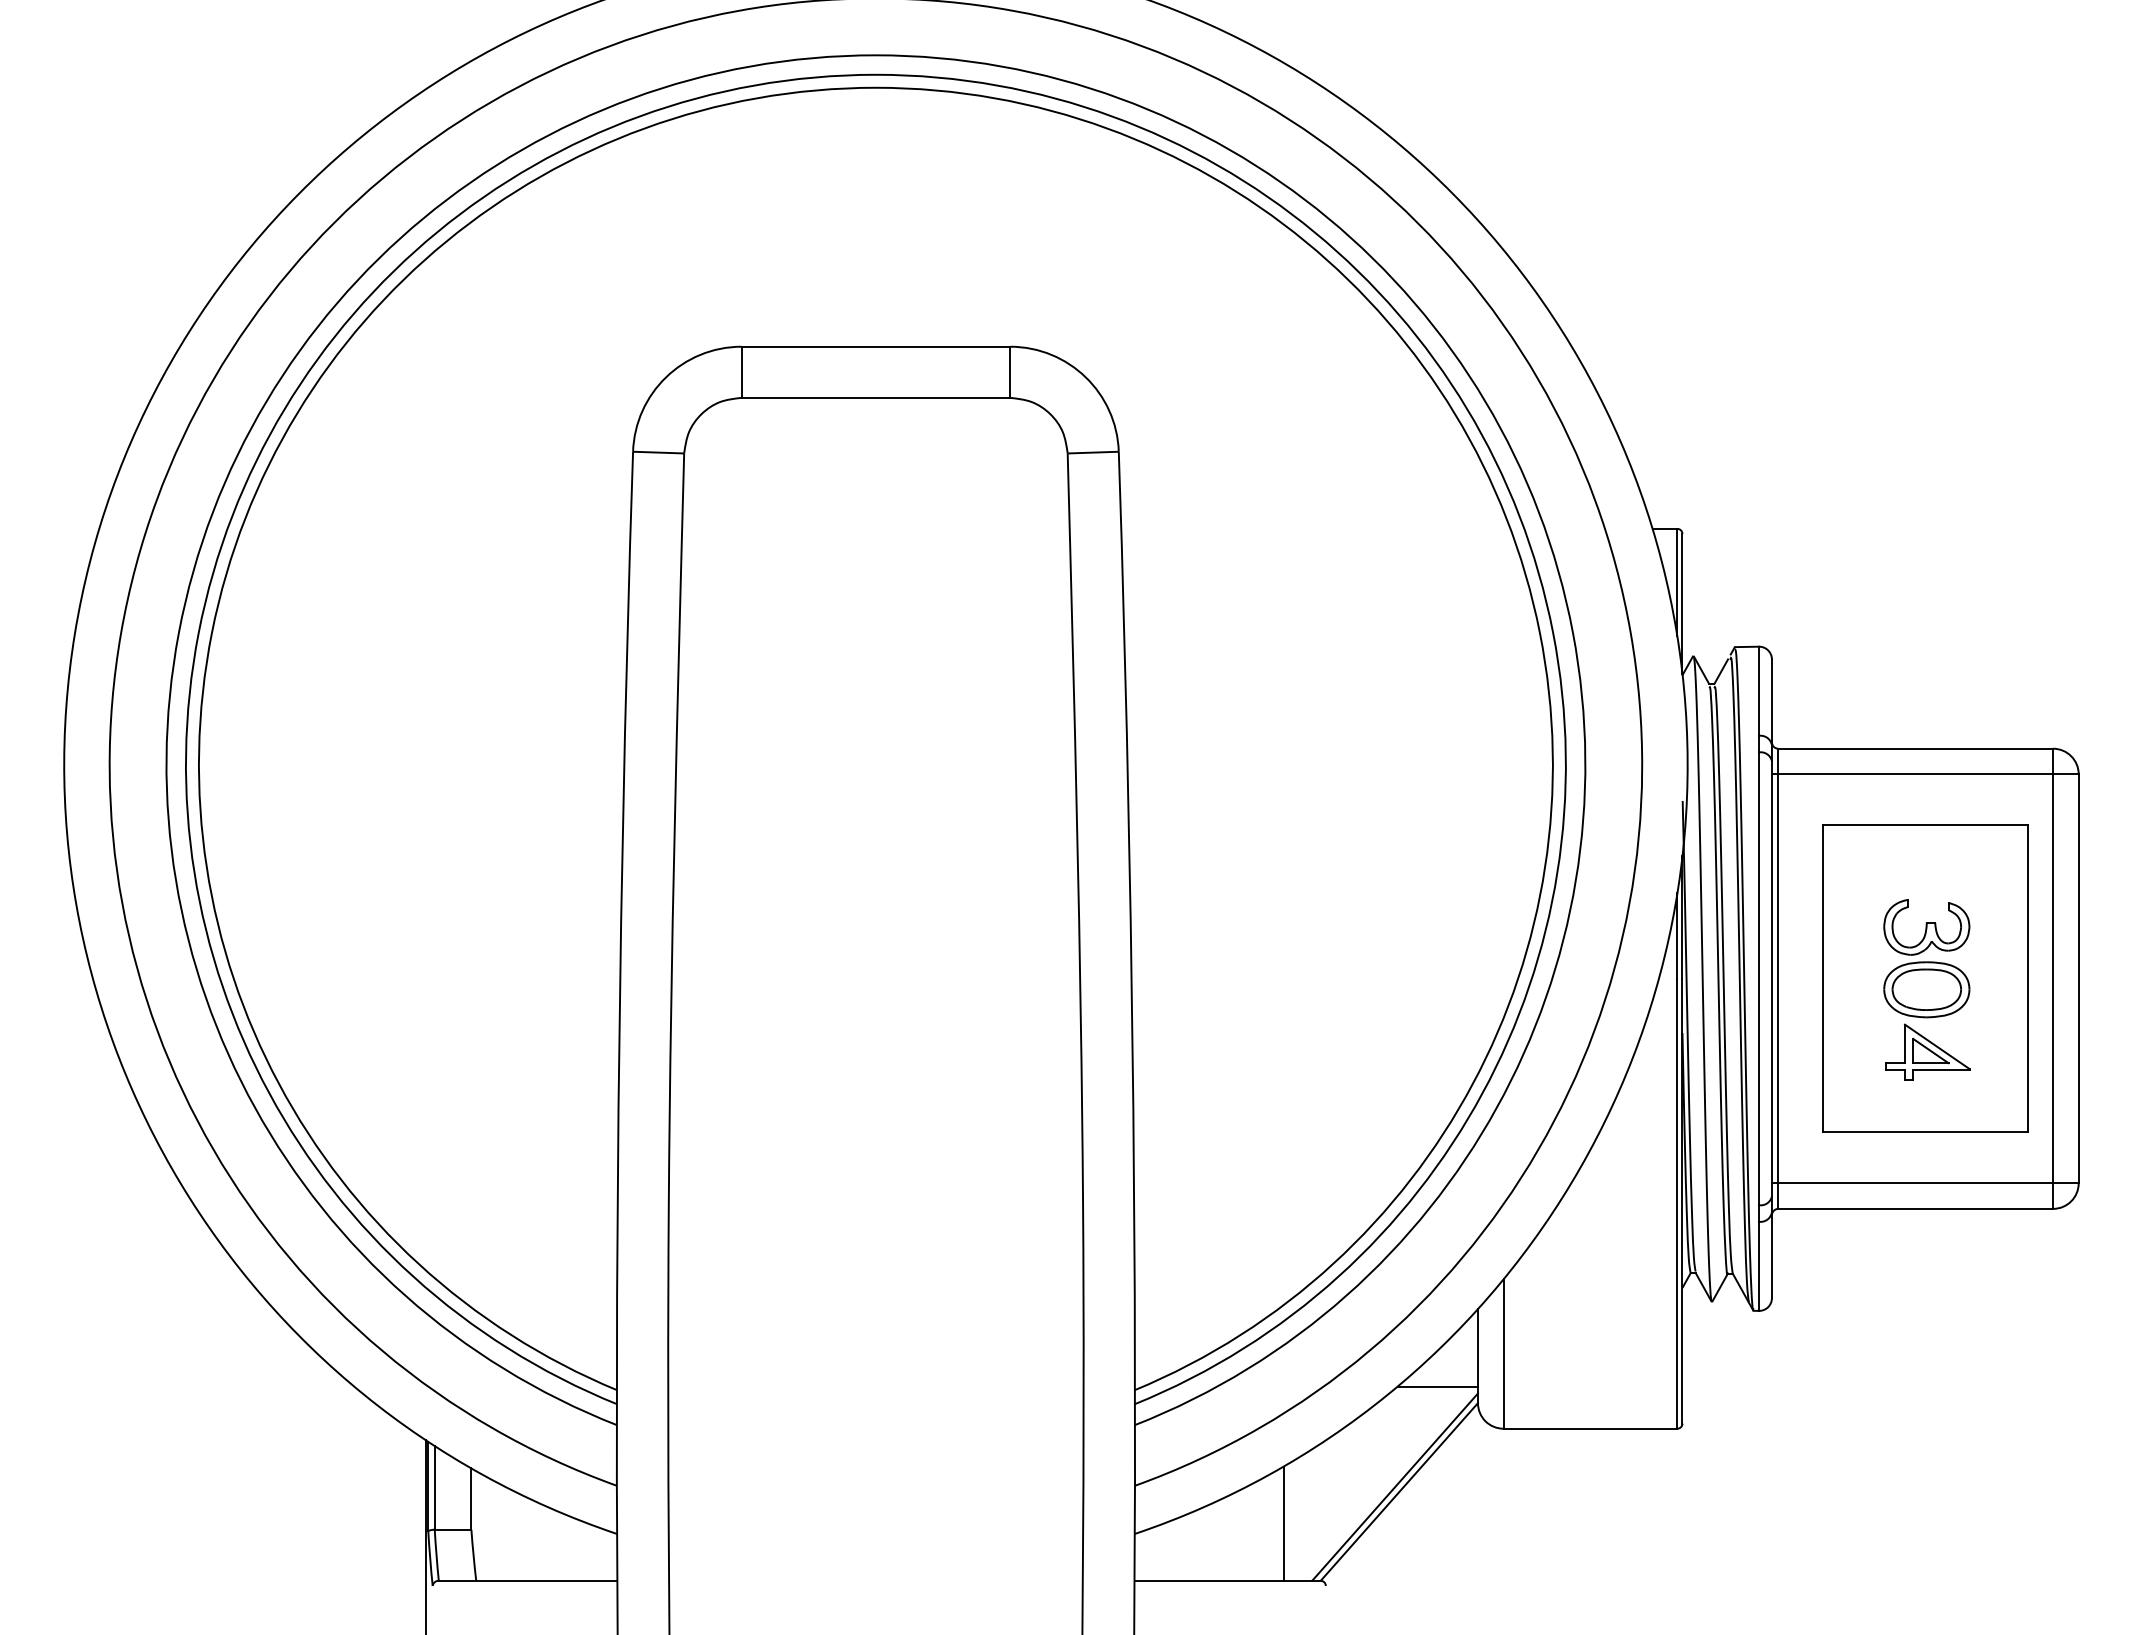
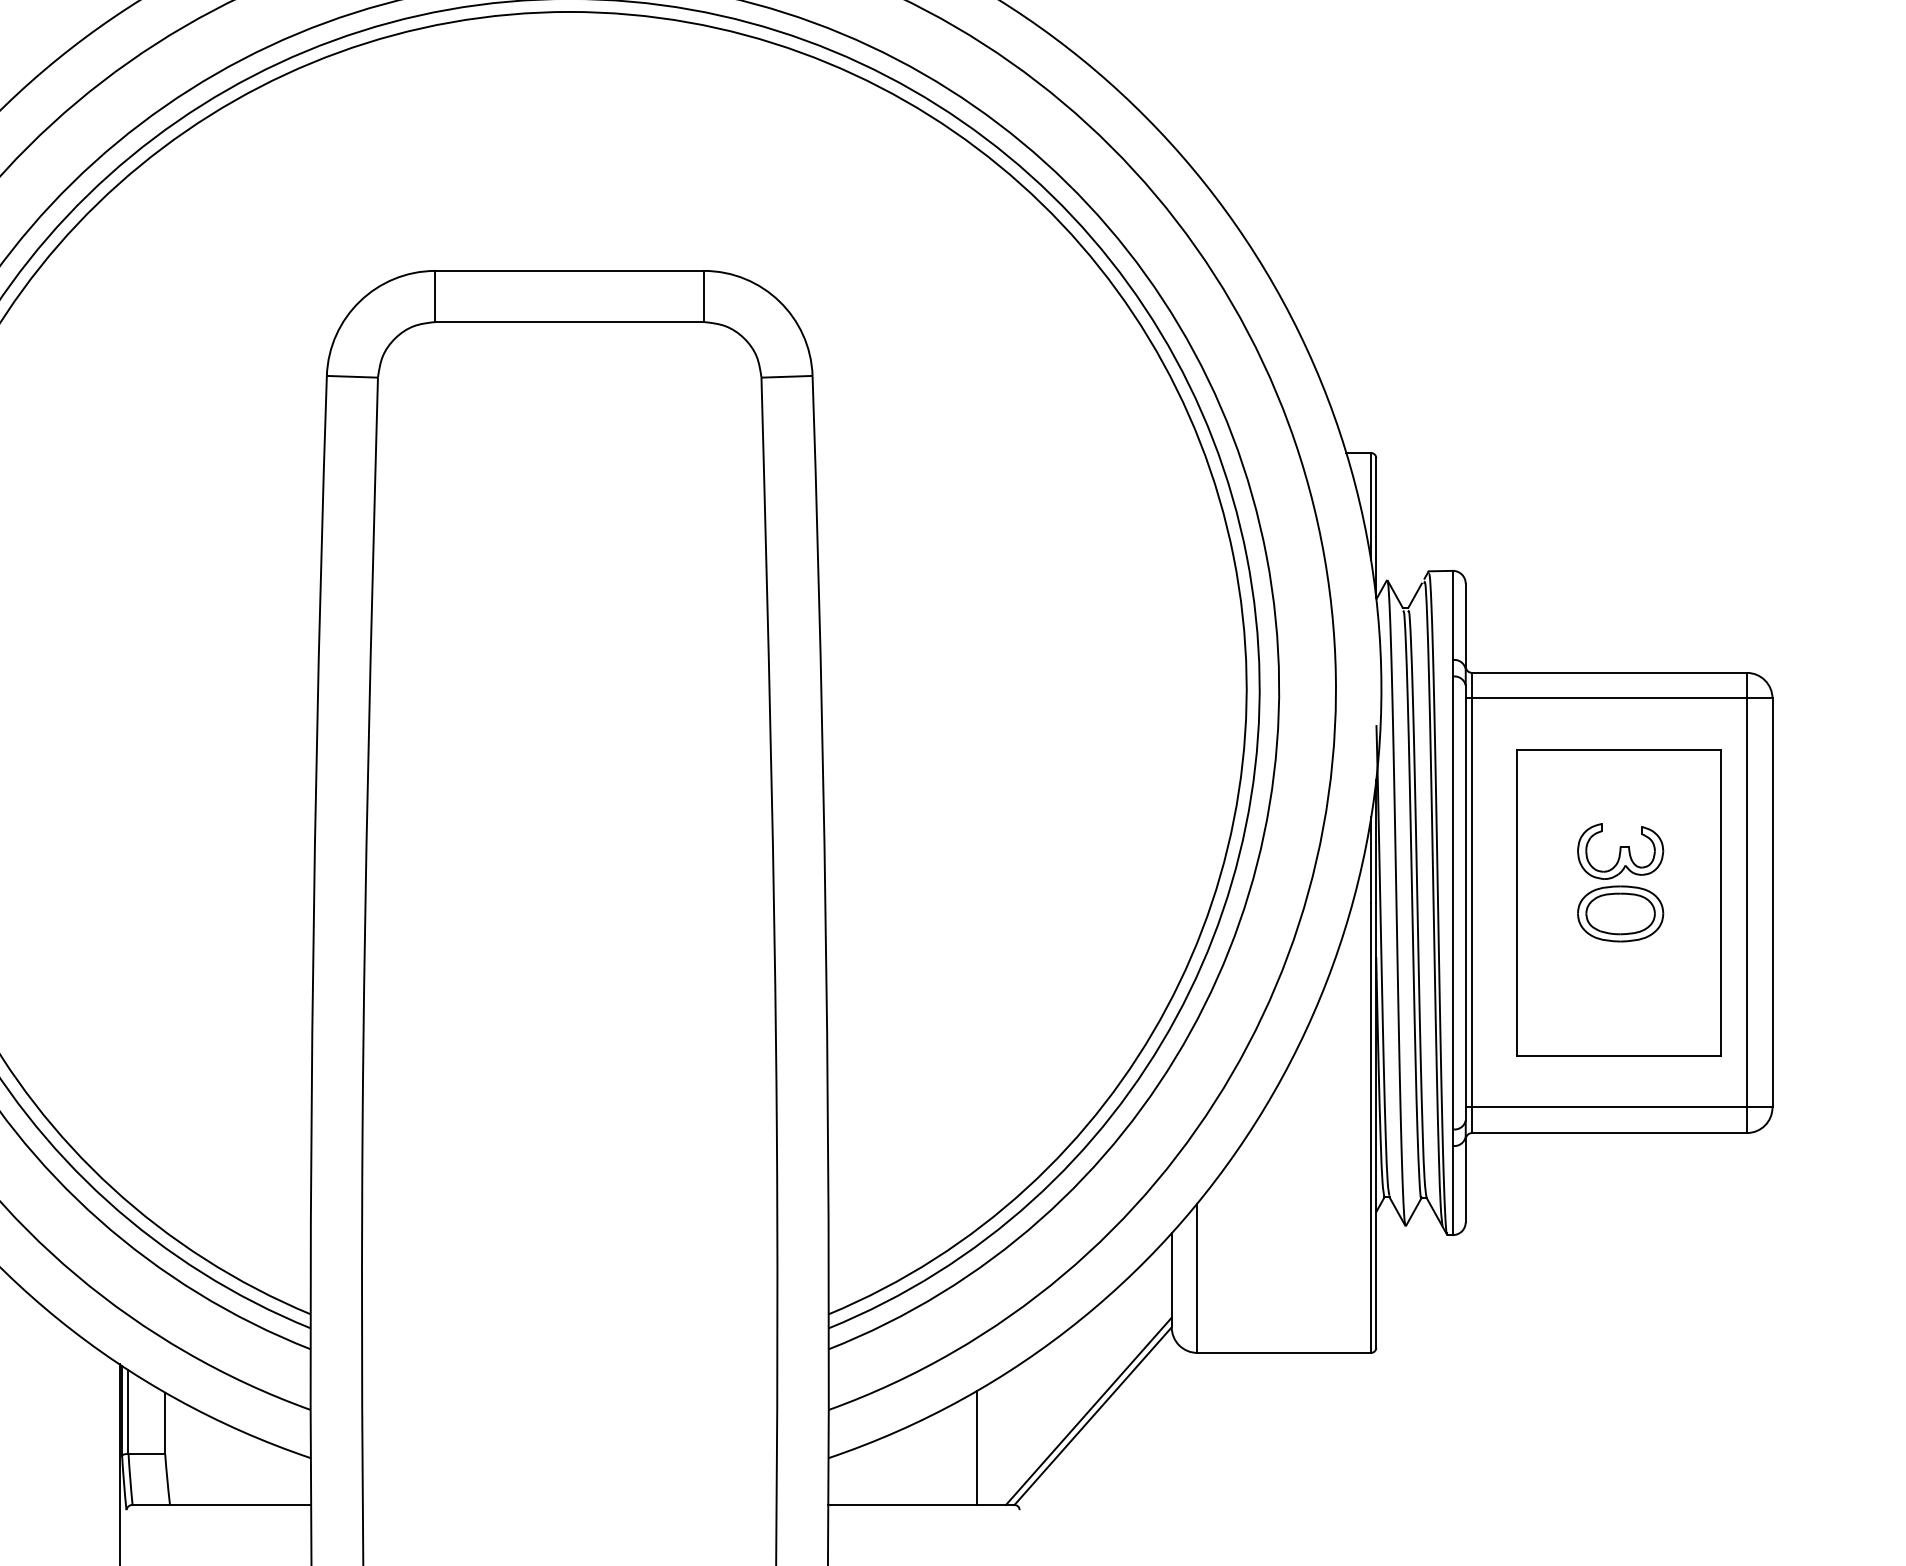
part: (1927, 1051) -> (1621, 975), removed
line: (1437, 1386) -> (1131, 1310), removed

